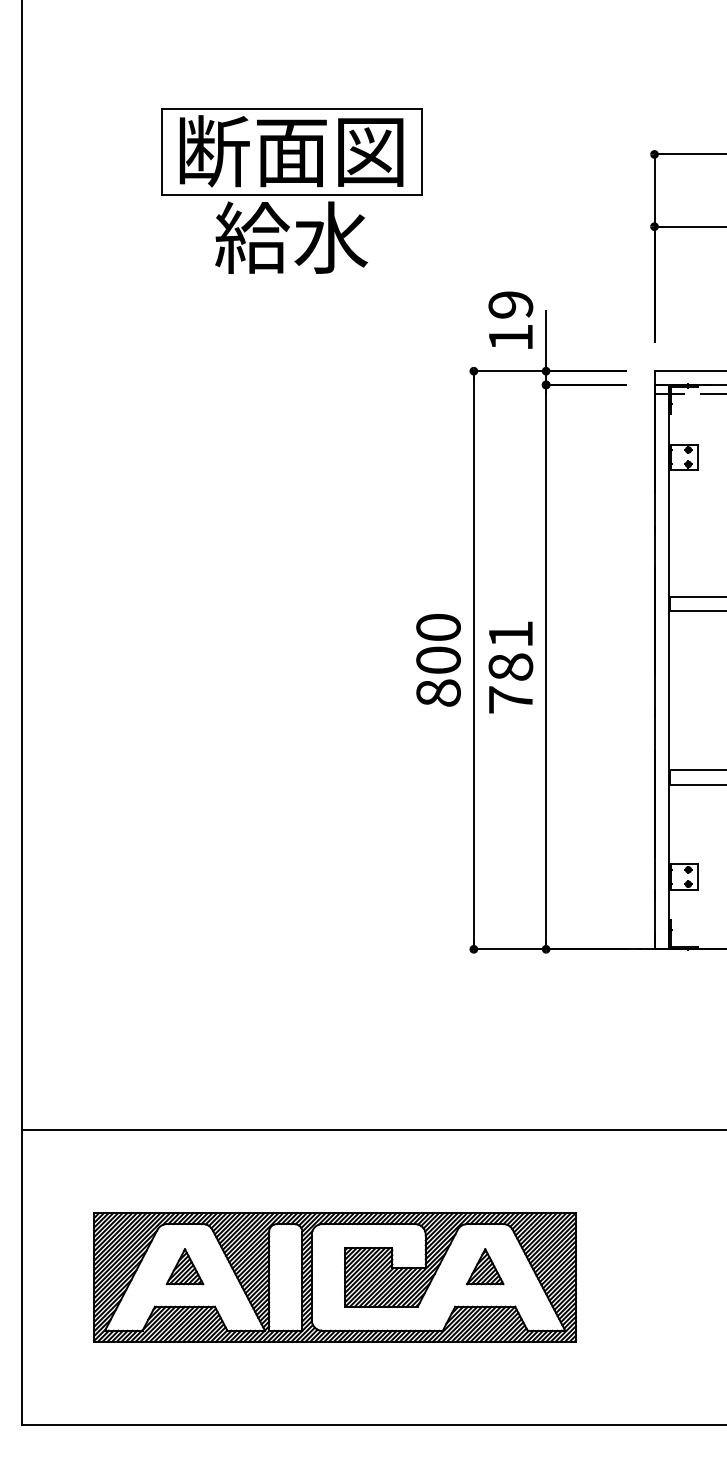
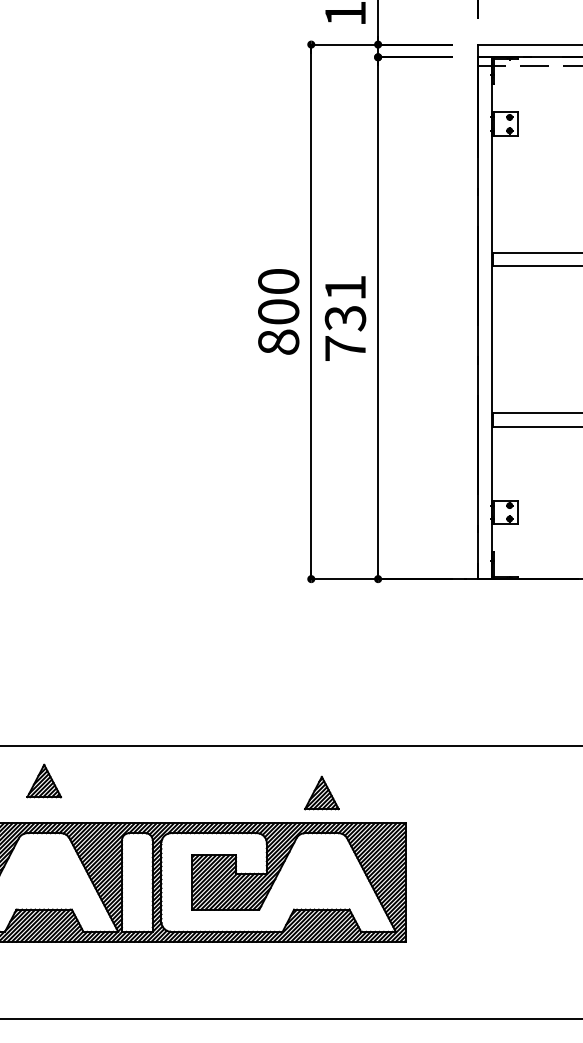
text: (510, 667) -> (345, 318), 781 -> 731
part: (184, 1266) -> (43, 780), moved
part: (485, 1266) -> (322, 792), moved

